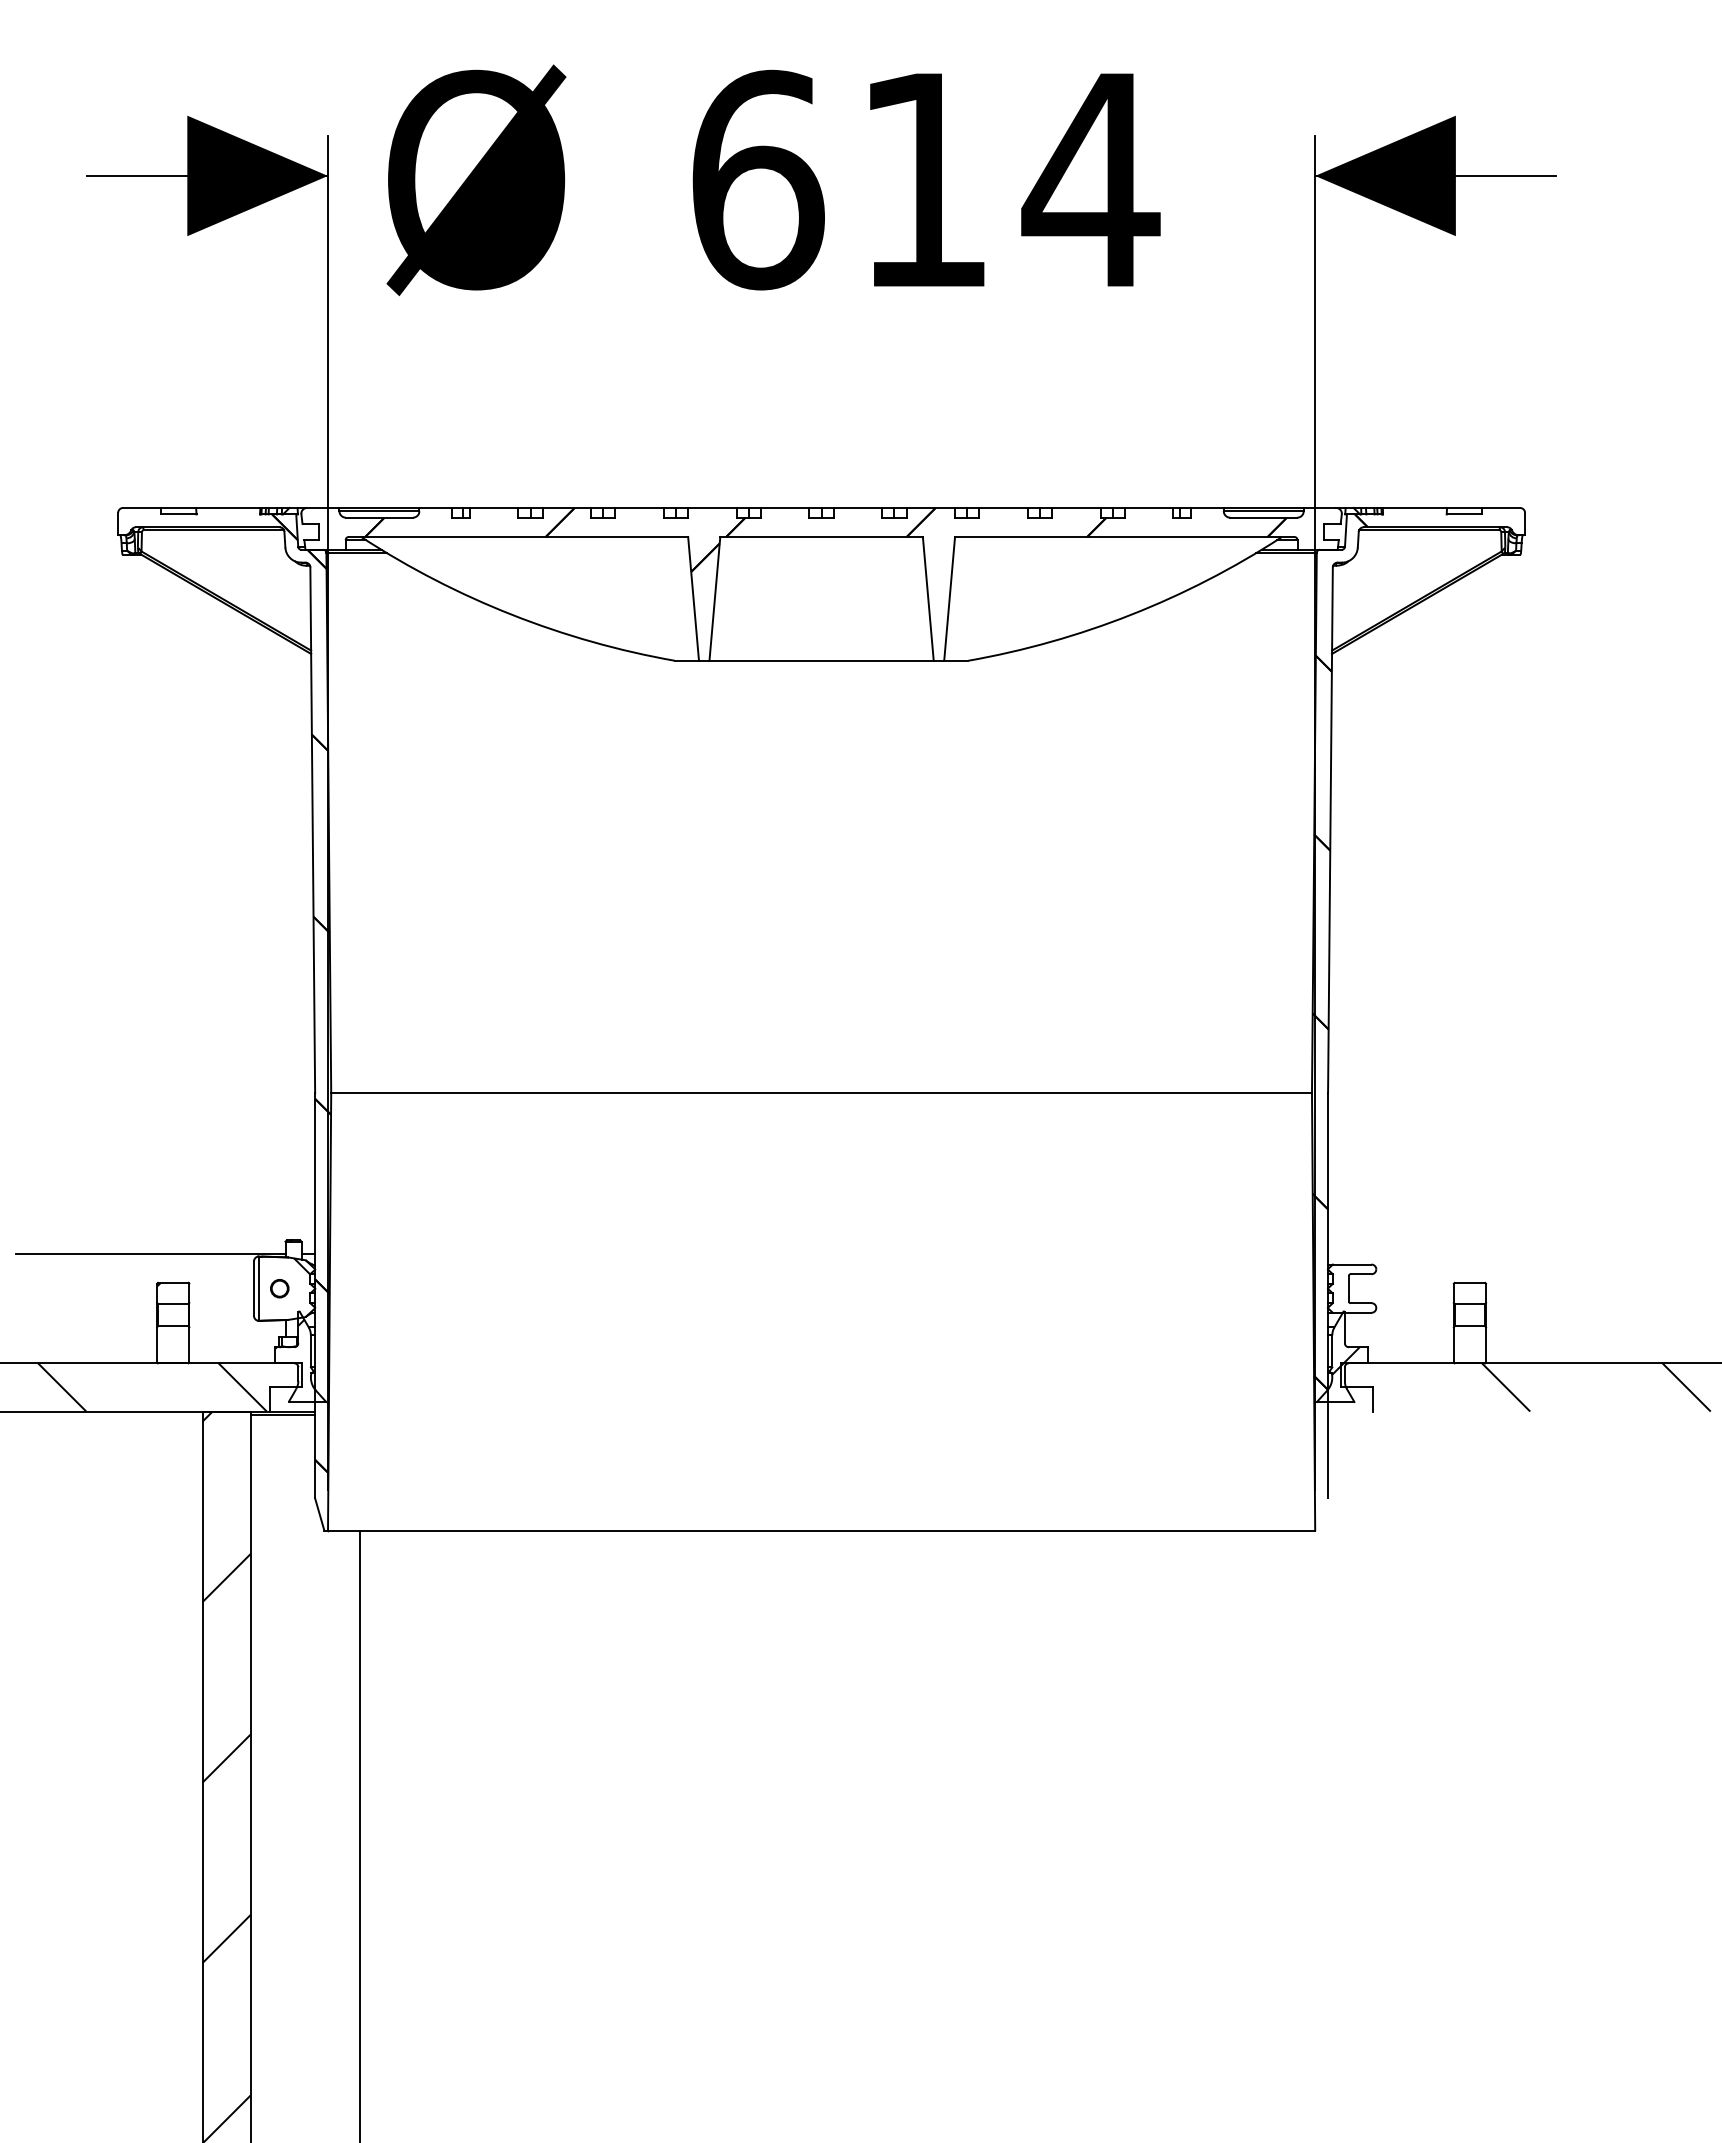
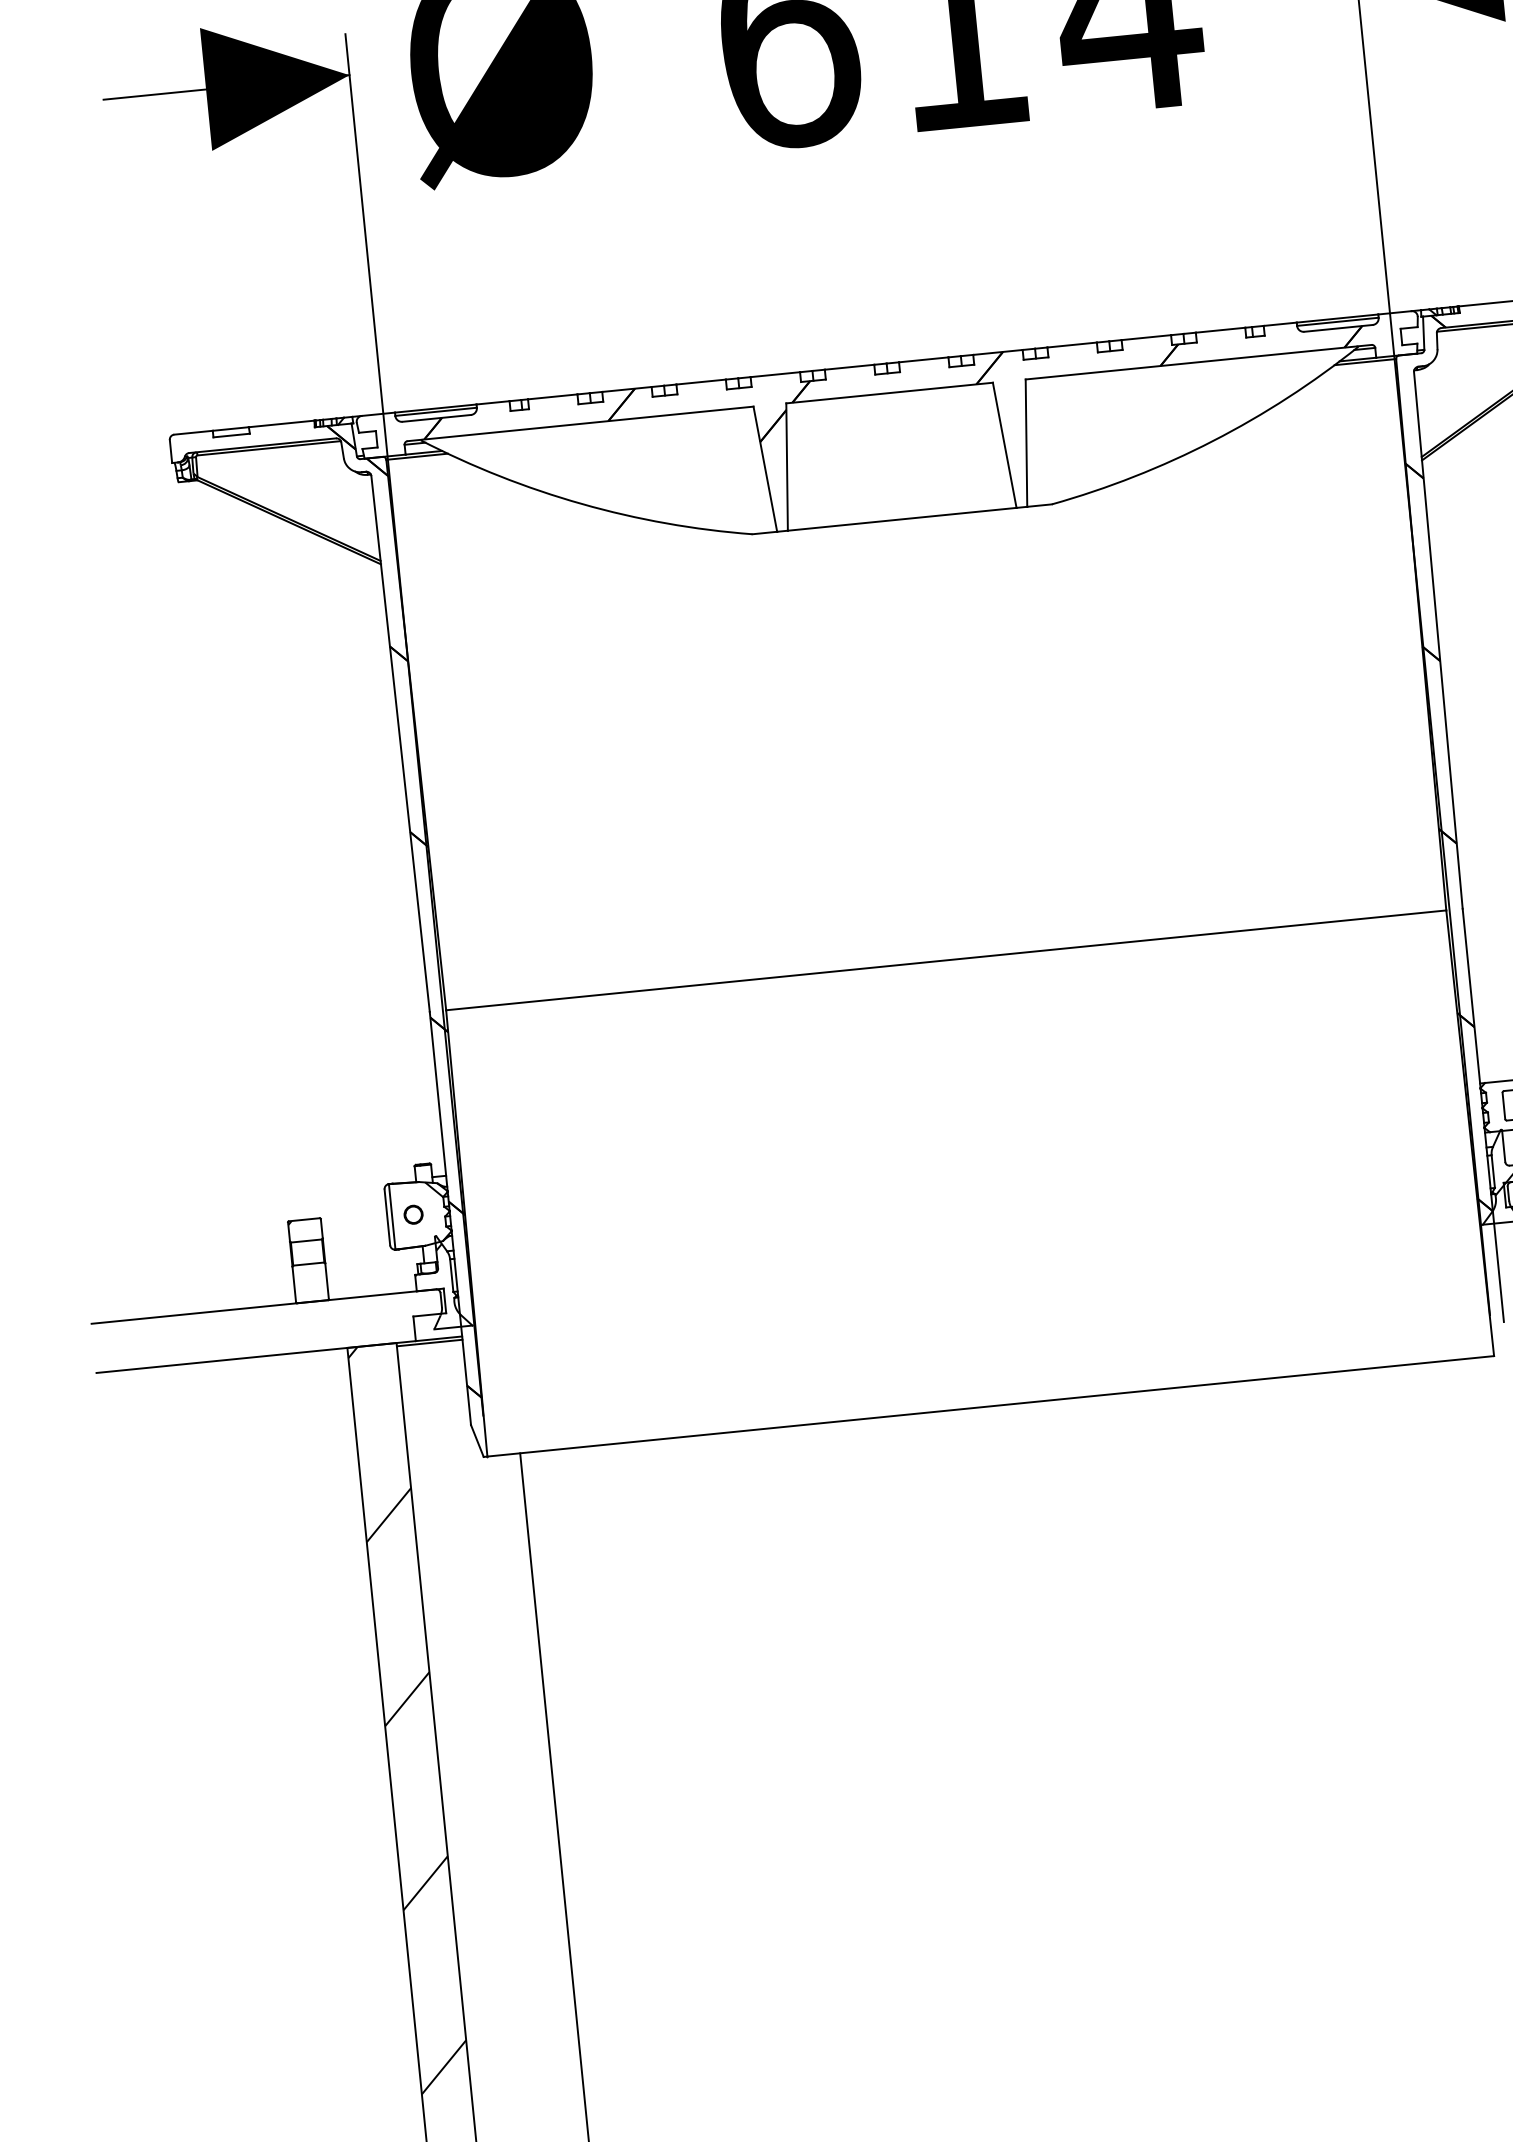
line: (150, 1253) -> (278, 1192), removed
hatch: (152, 1387) -> (293, 1328), removed

